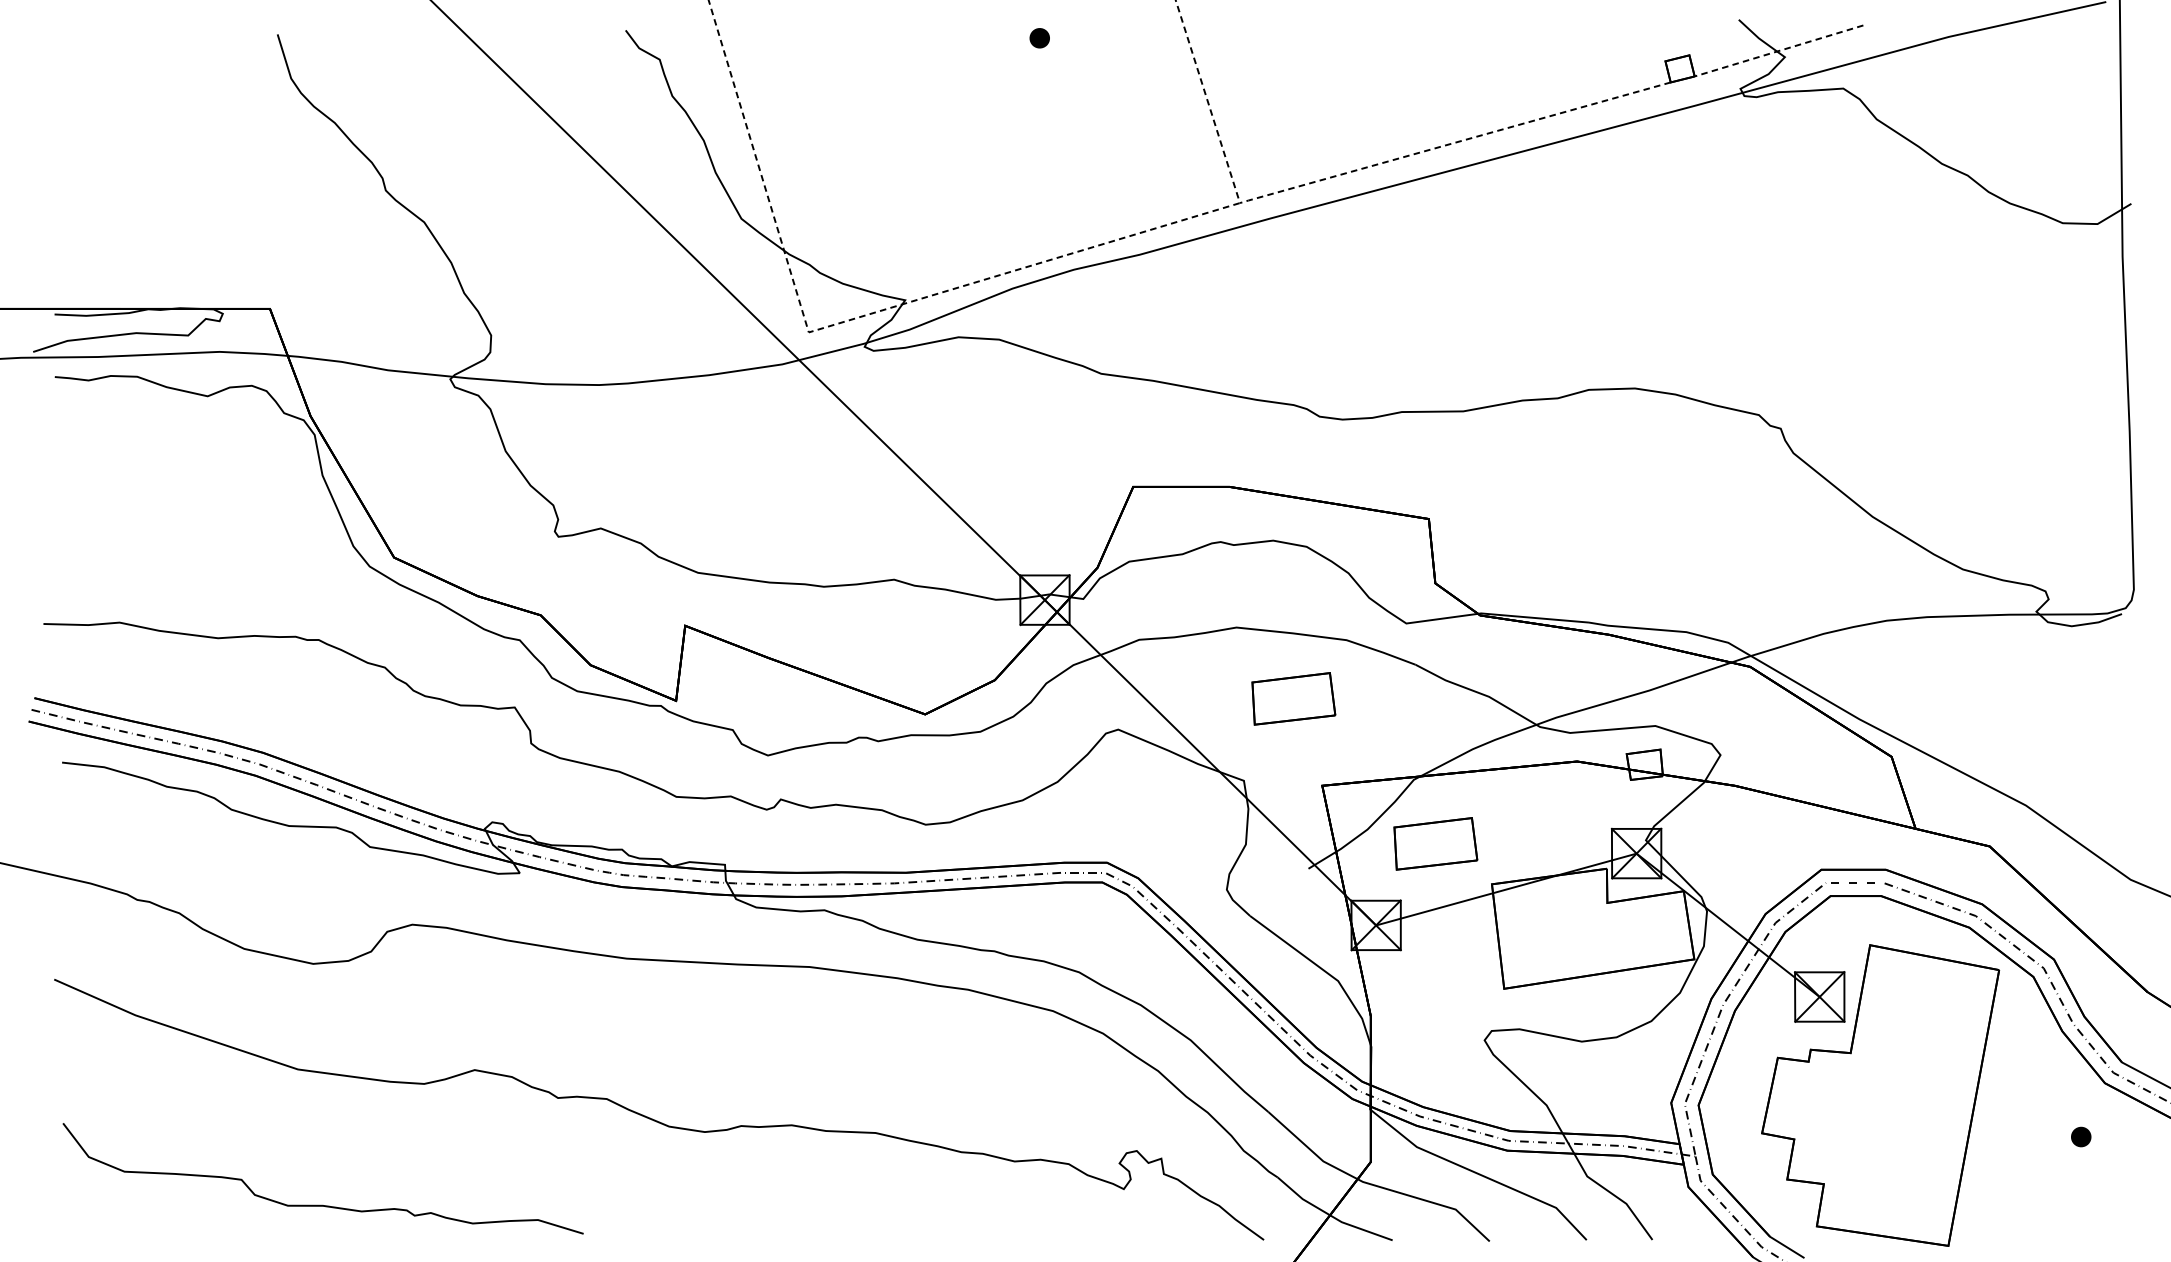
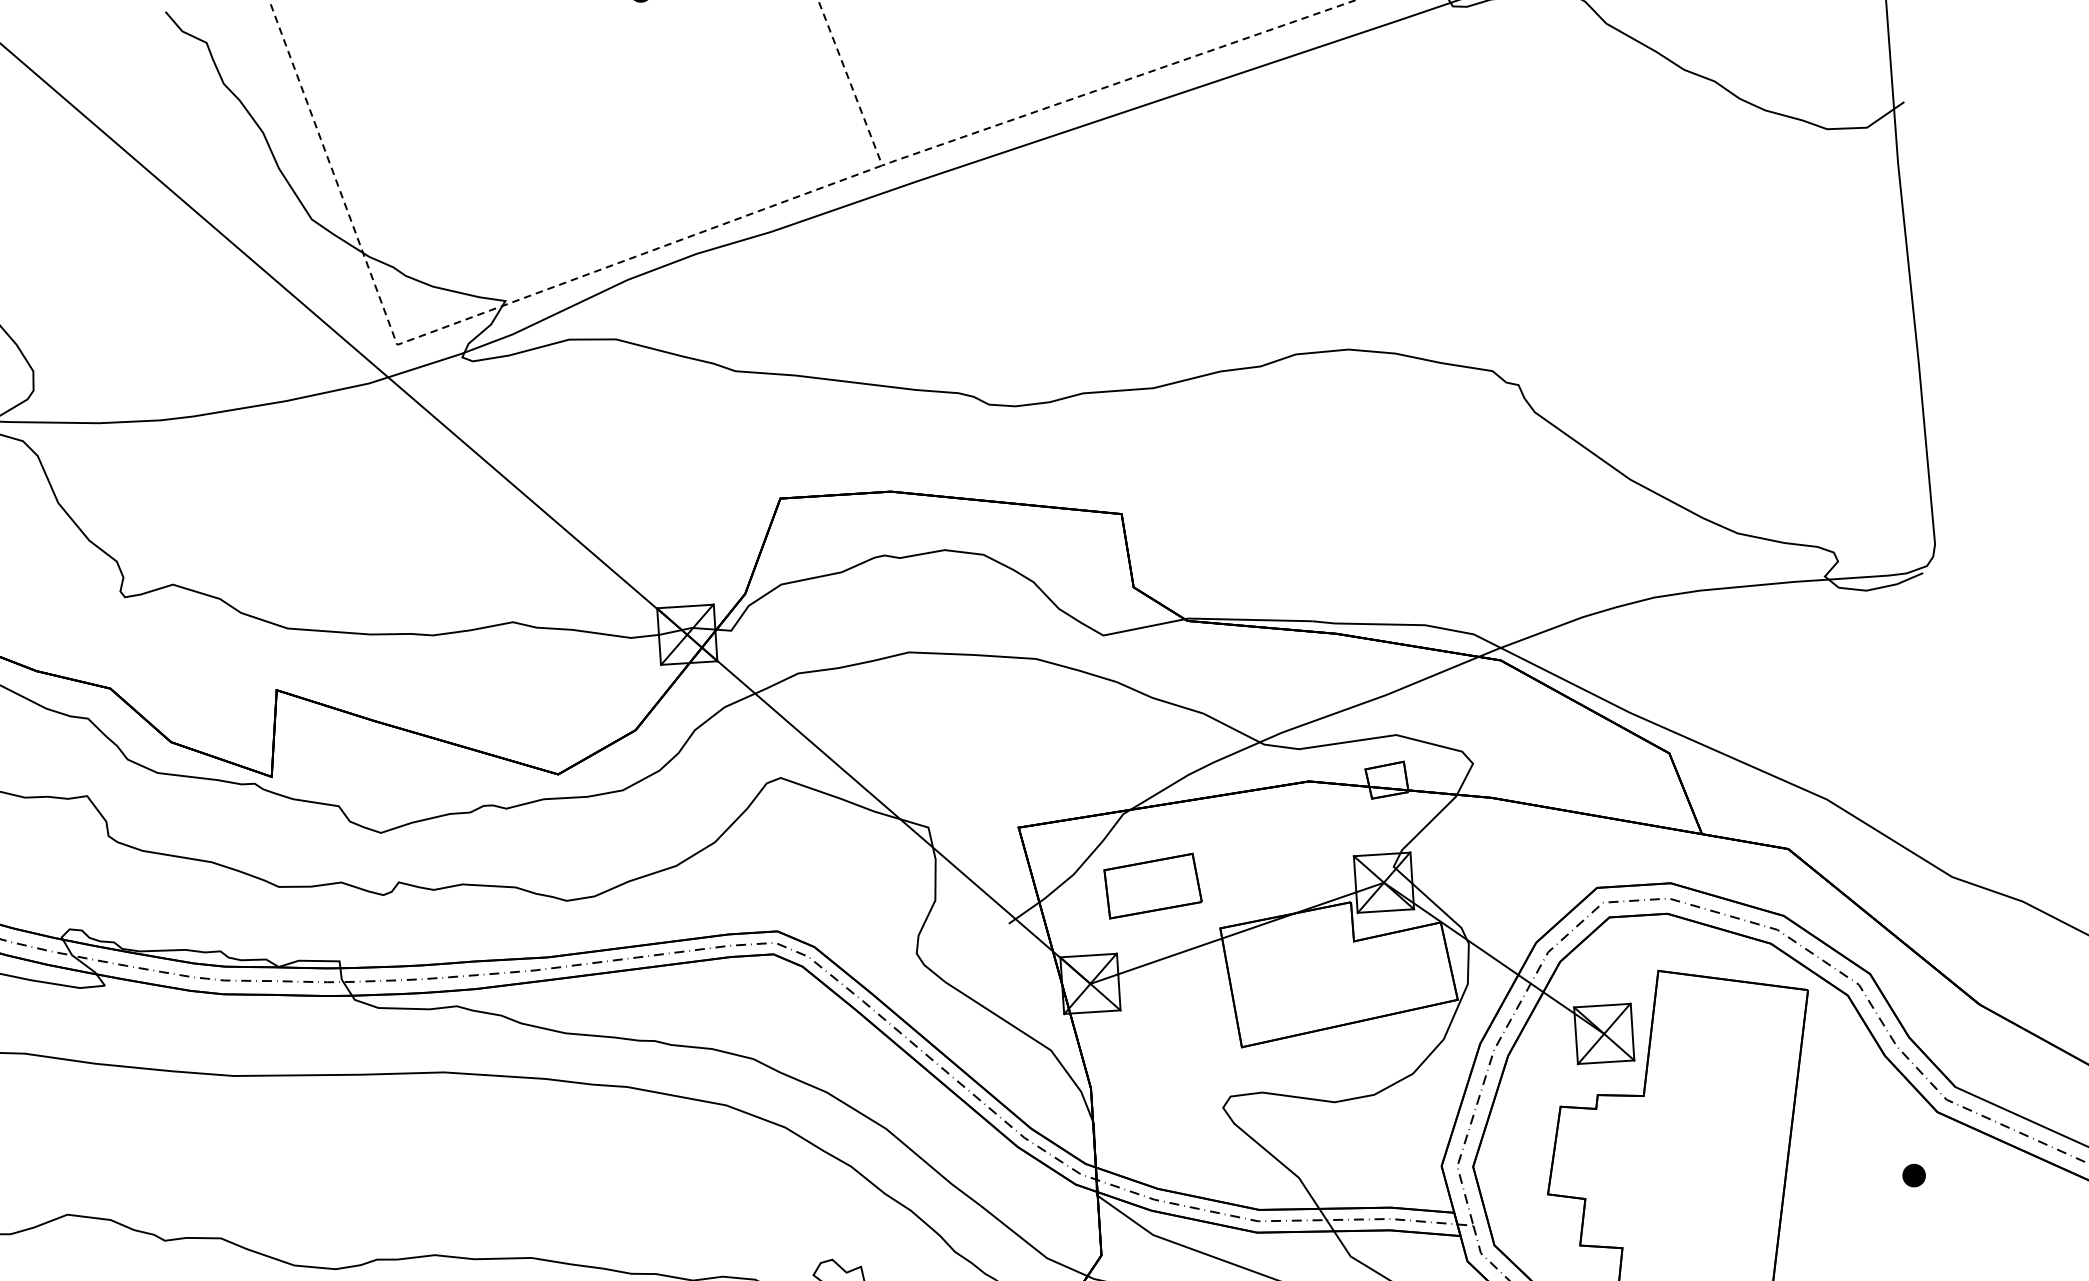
part: (1293, 698) -> (979, 729), removed

